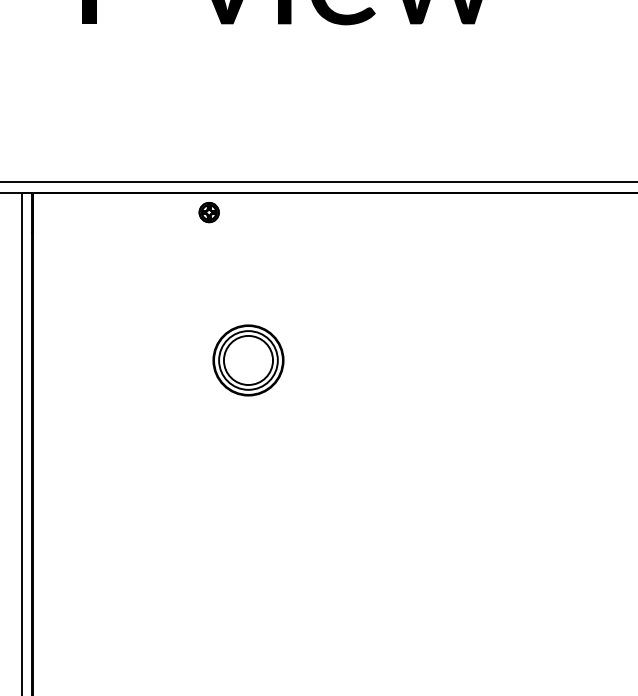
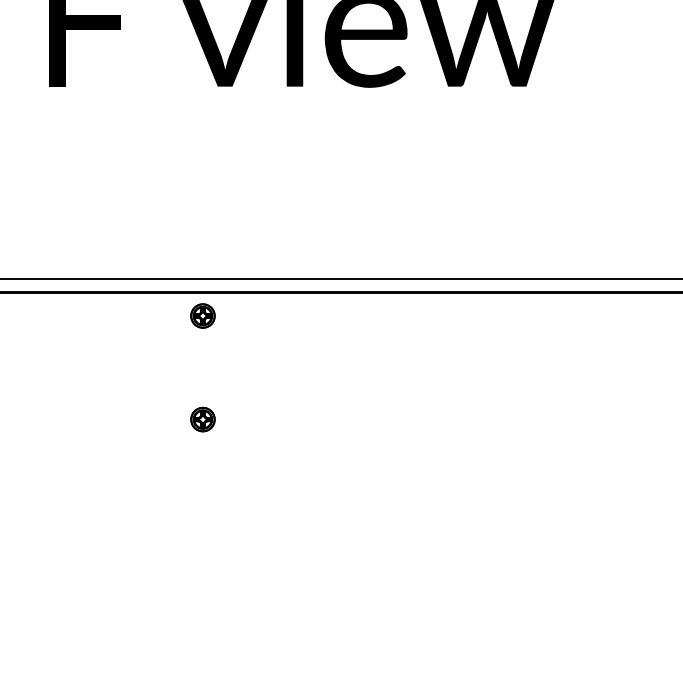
part: (208, 297) -> (202, 419), added
part: (248, 360) -> (250, 496), removed

